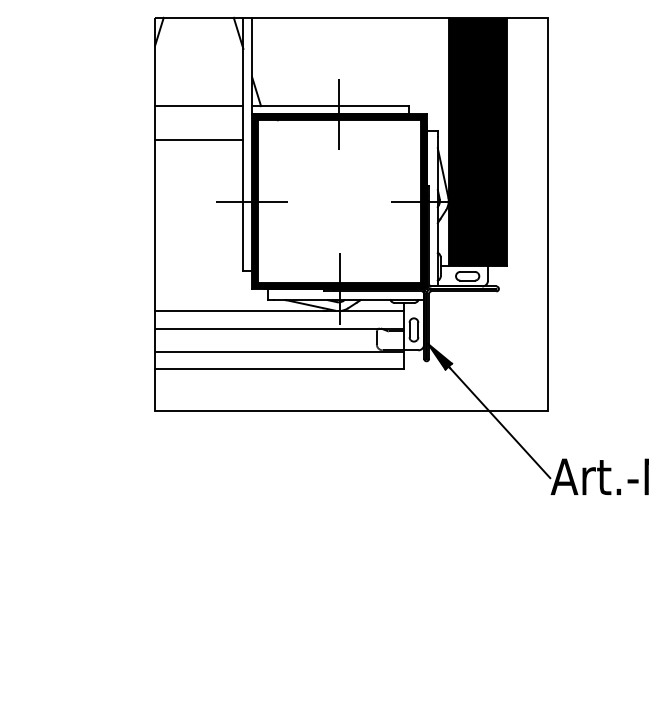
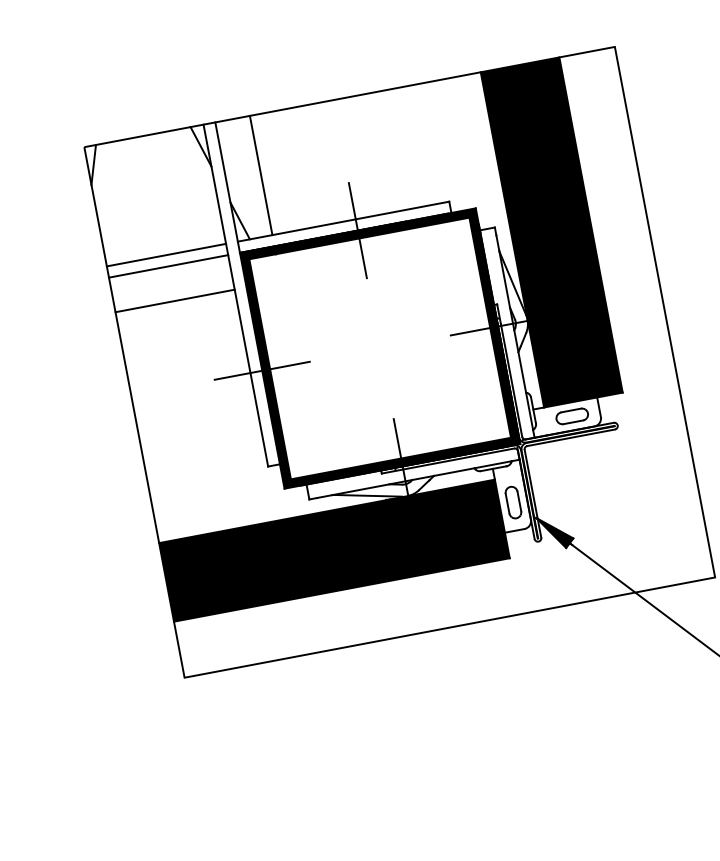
line: (277, 61) -> (260, 174), added
line: (199, 114) -> (168, 266), added
fill: (279, 340) -> (334, 551), added

